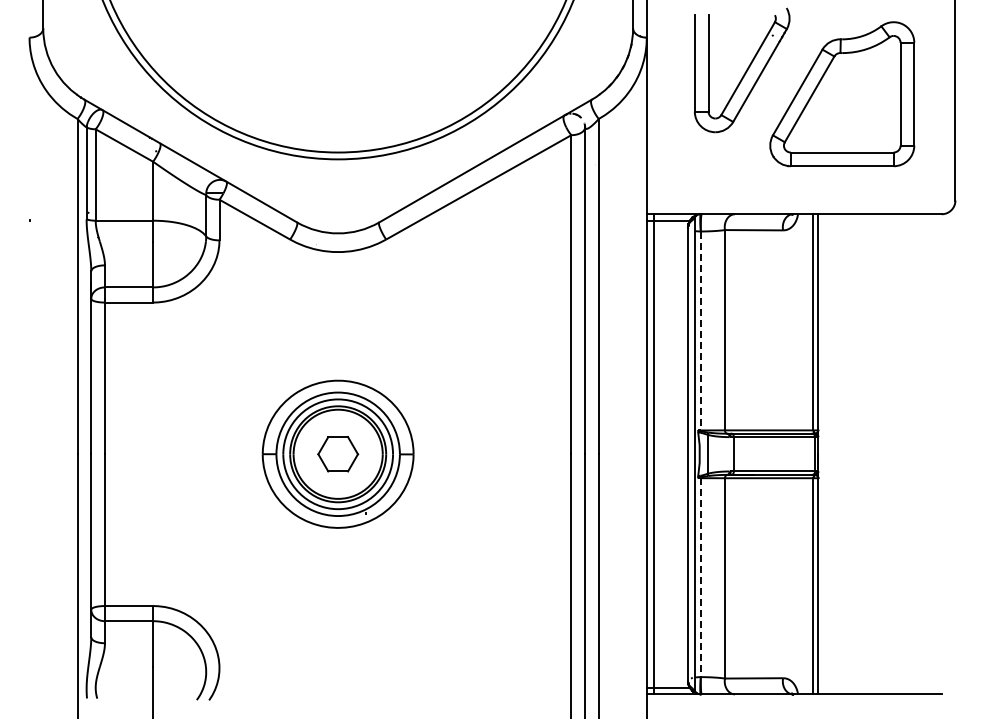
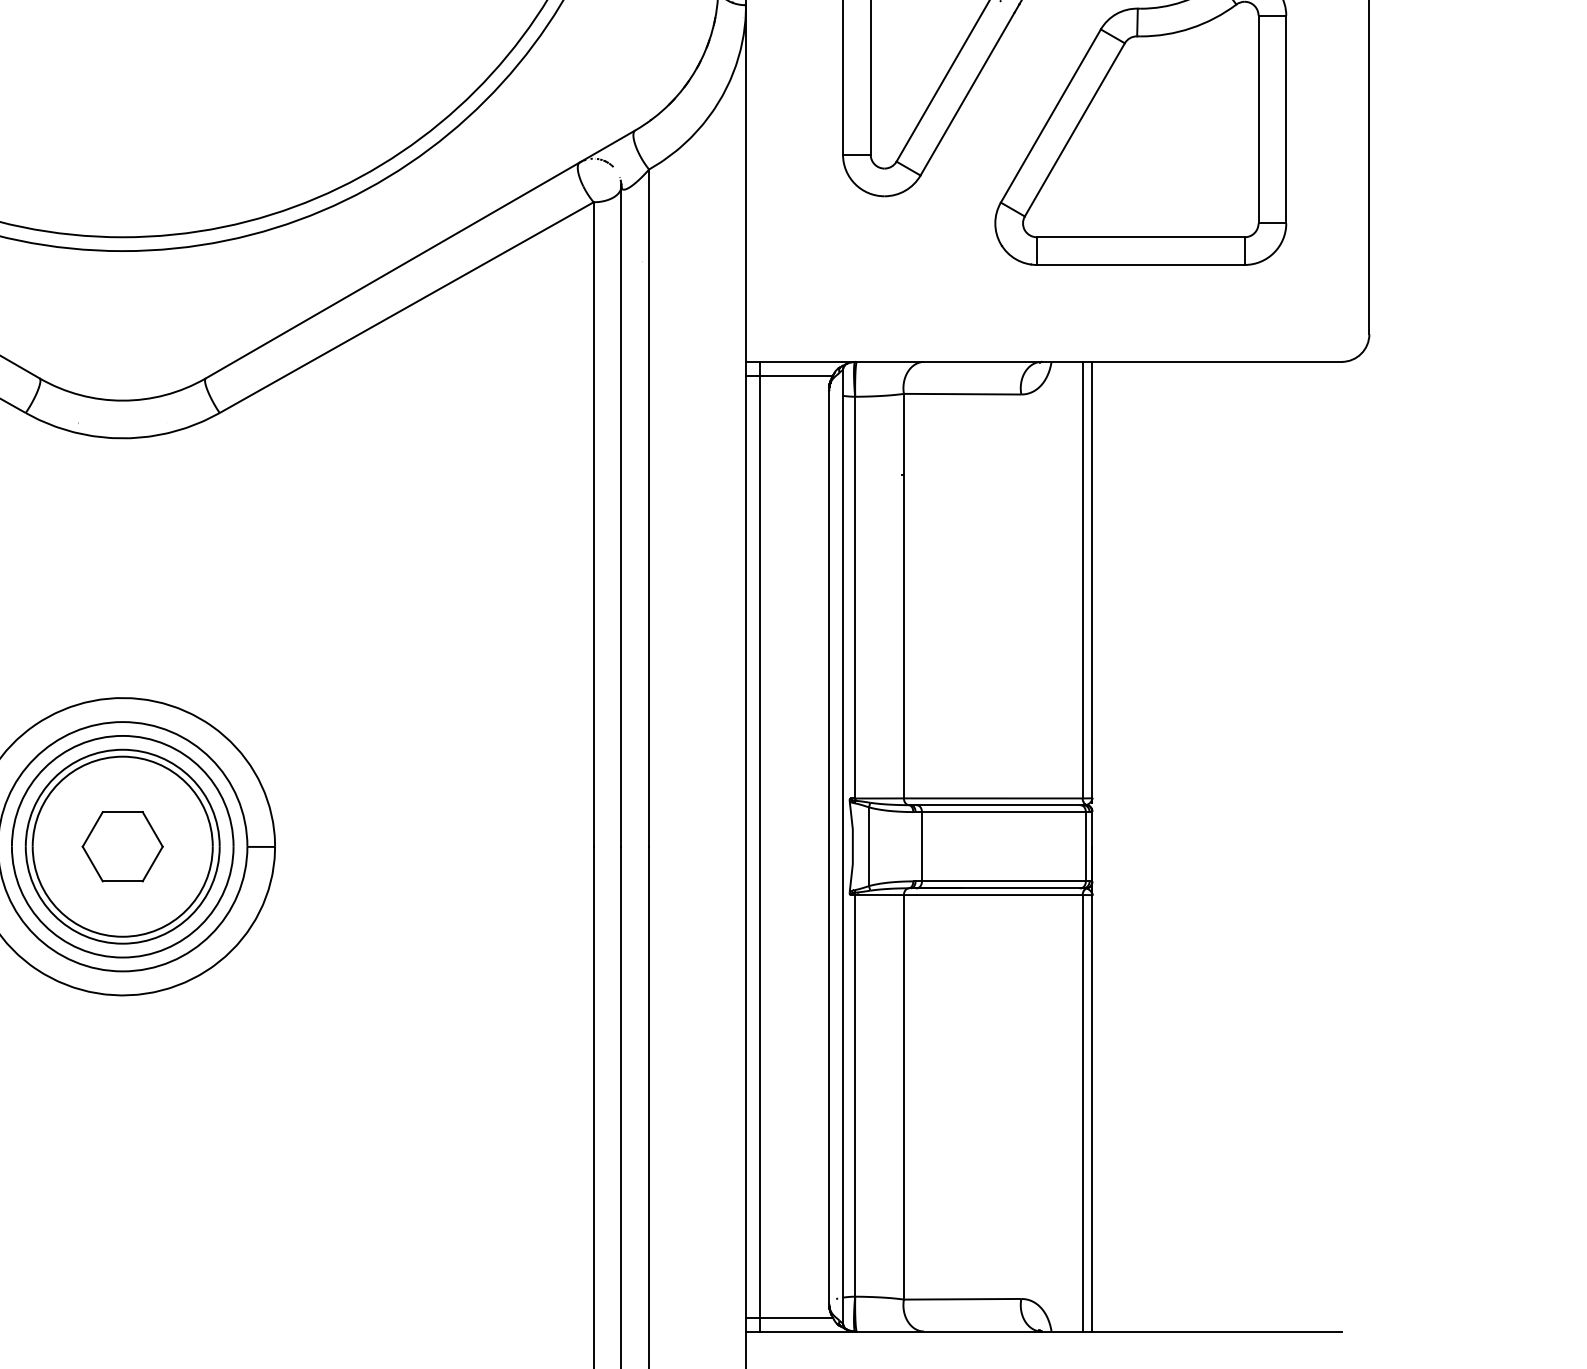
line: (700, 331) -> (854, 598), dashed -> solid
line: (700, 578) -> (854, 1097), dashed -> solid

